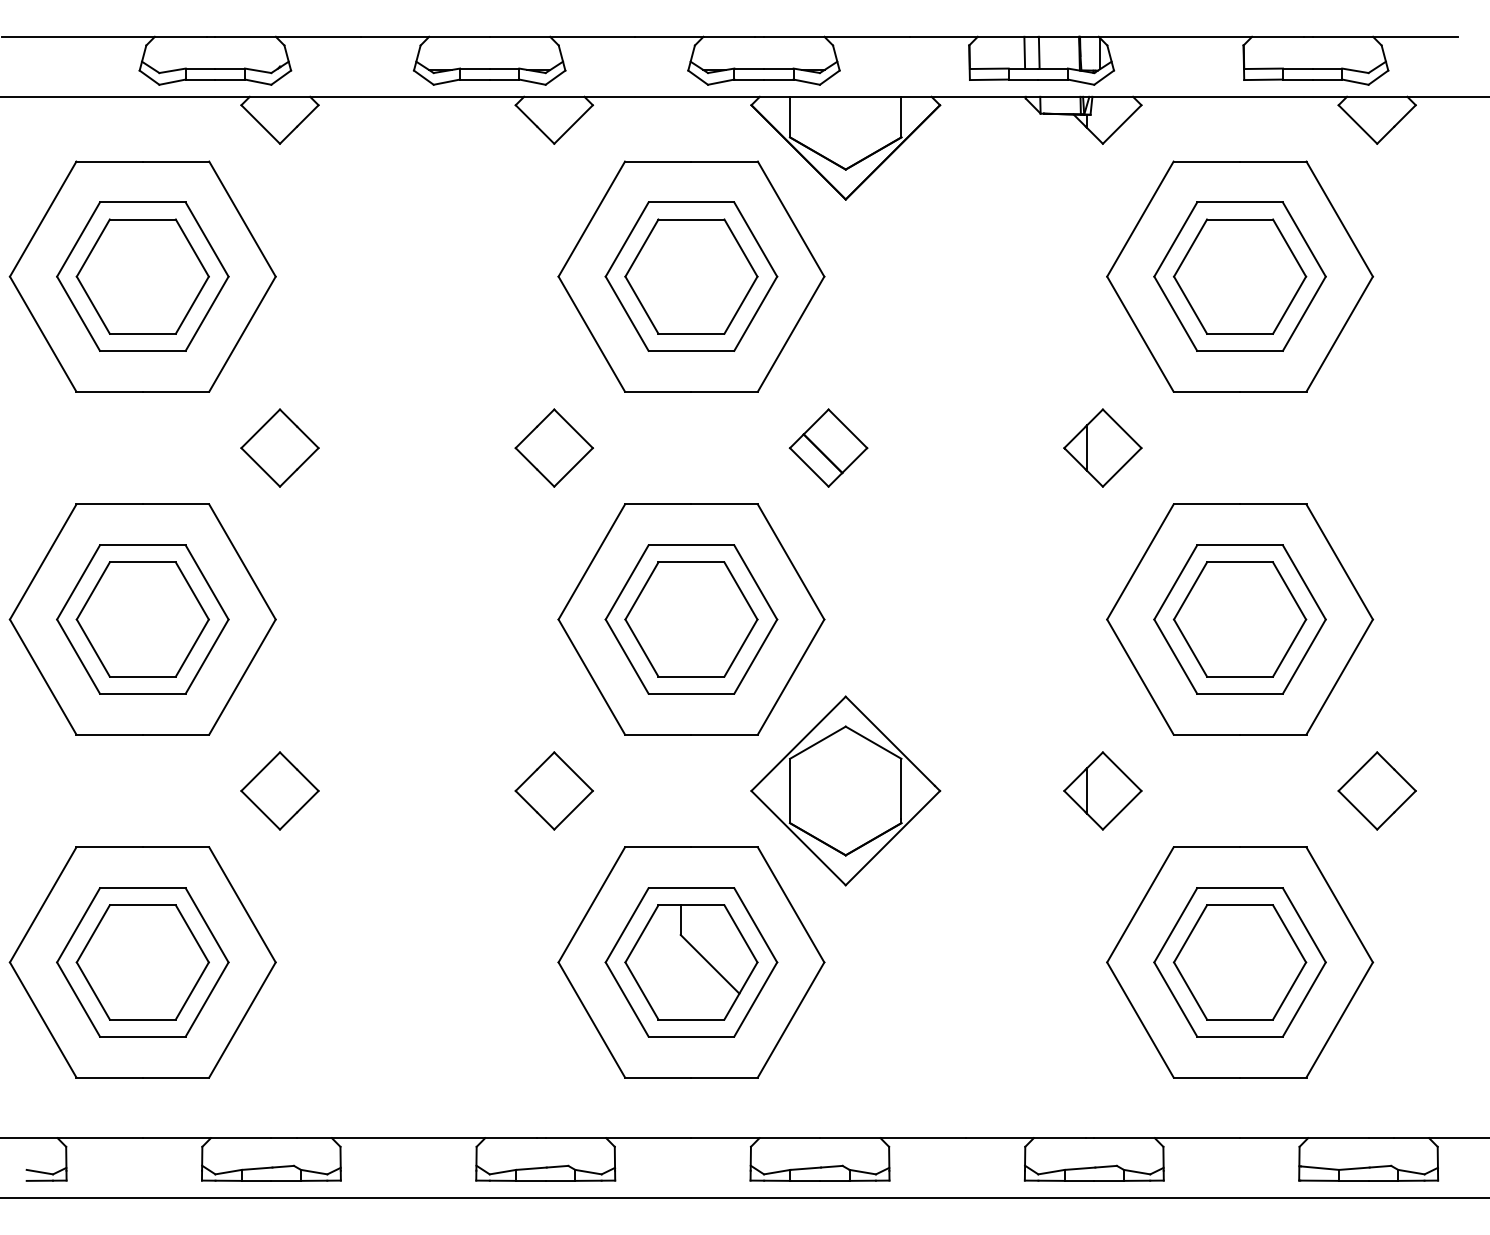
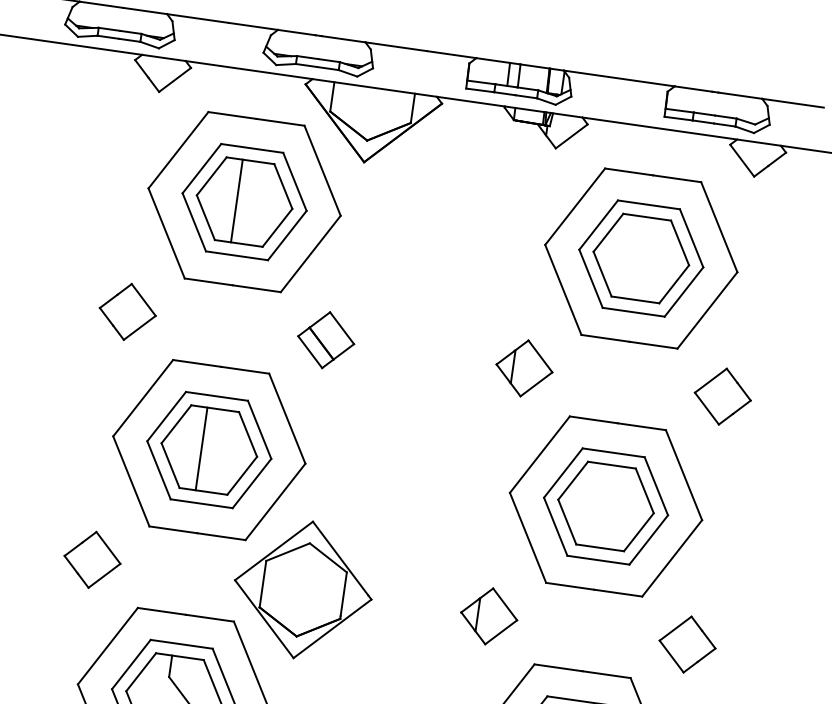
line: (680, 276) -> (236, 200), added
part: (1376, 447) -> (722, 396), added
line: (680, 619) -> (201, 448), added

